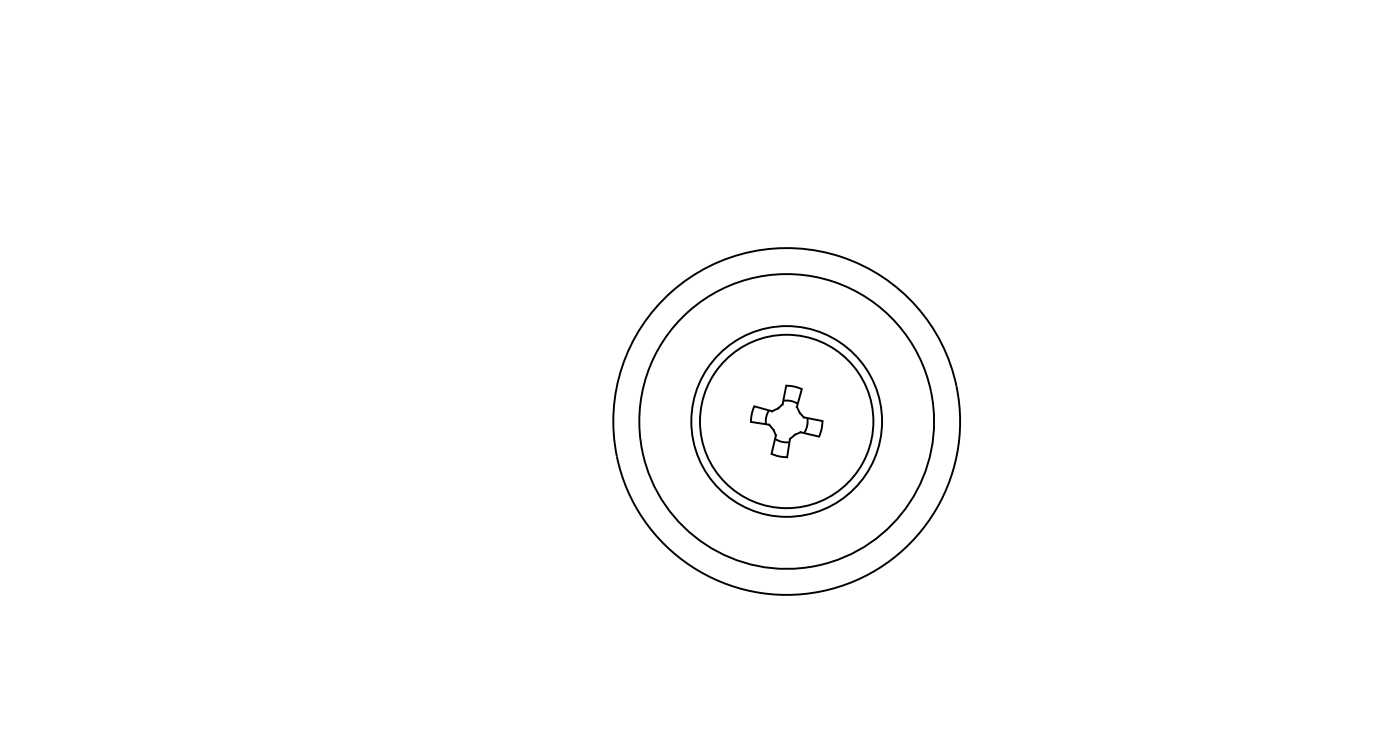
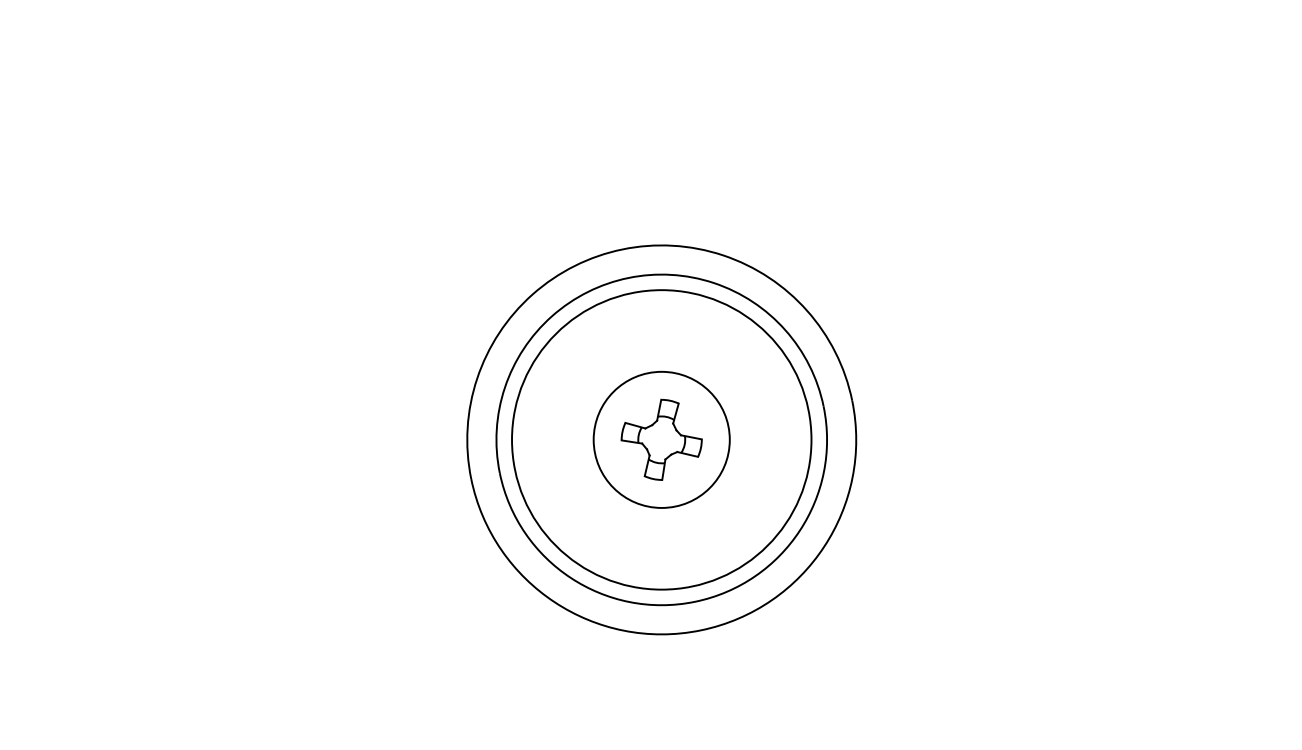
circle: (786, 421) -> (661, 439), size x0.7
circle: (786, 421) -> (661, 439), size x1.4

